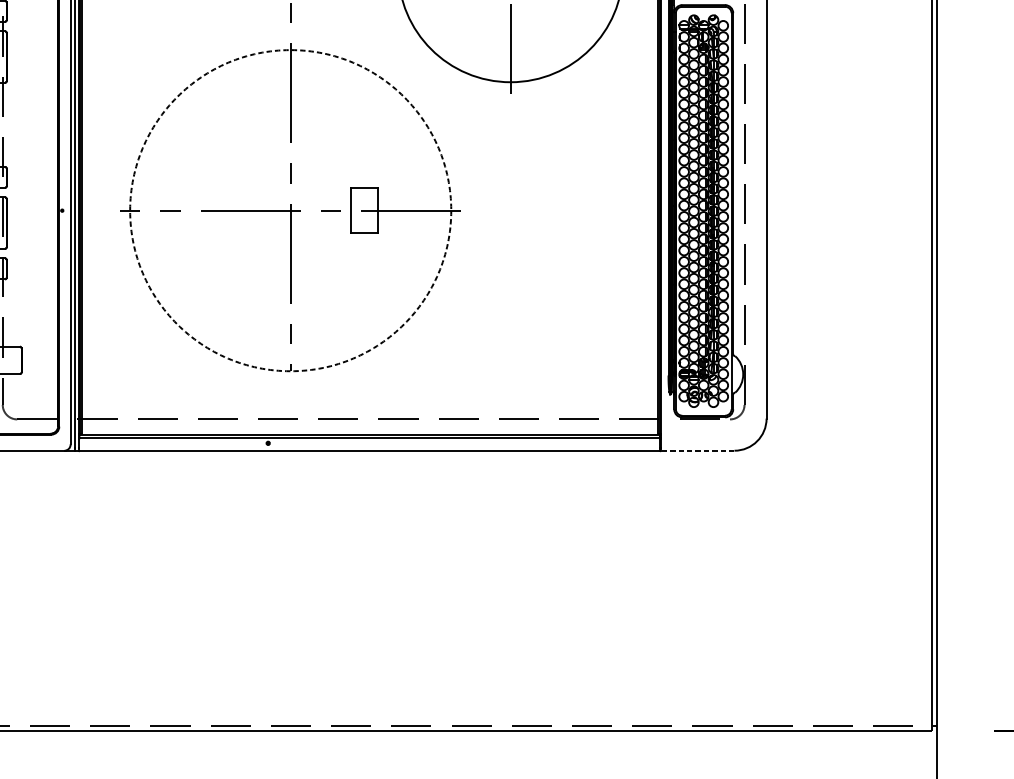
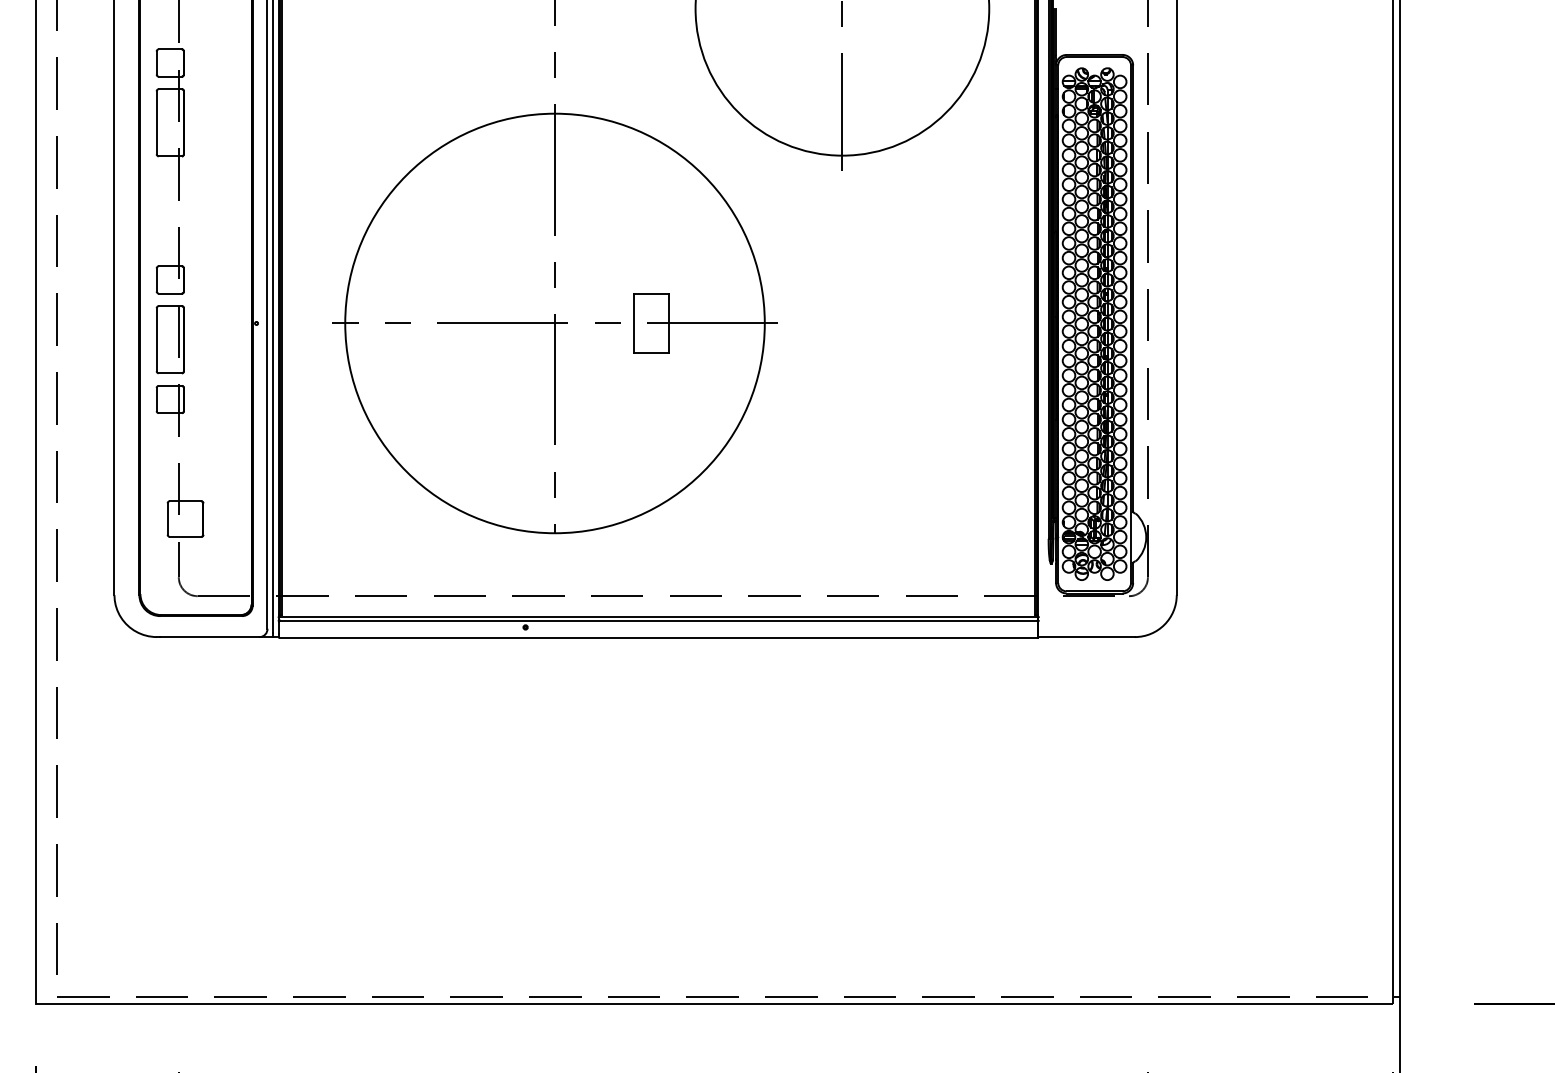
circle: (290, 210) -> (554, 323), dashed -> solid
line: (697, 451) -> (1086, 637), dashed -> solid

